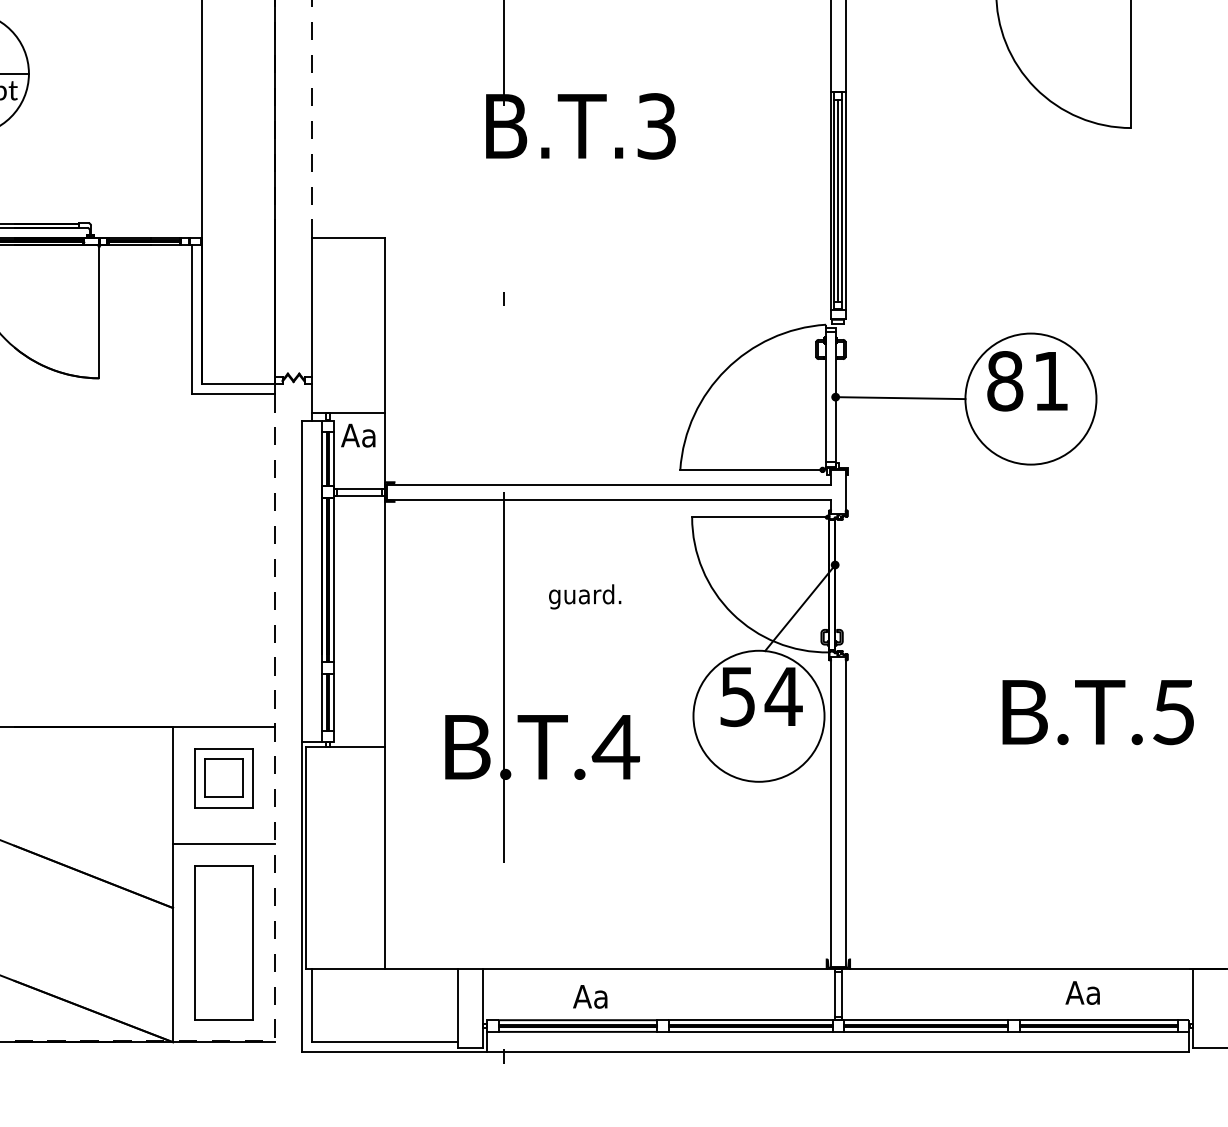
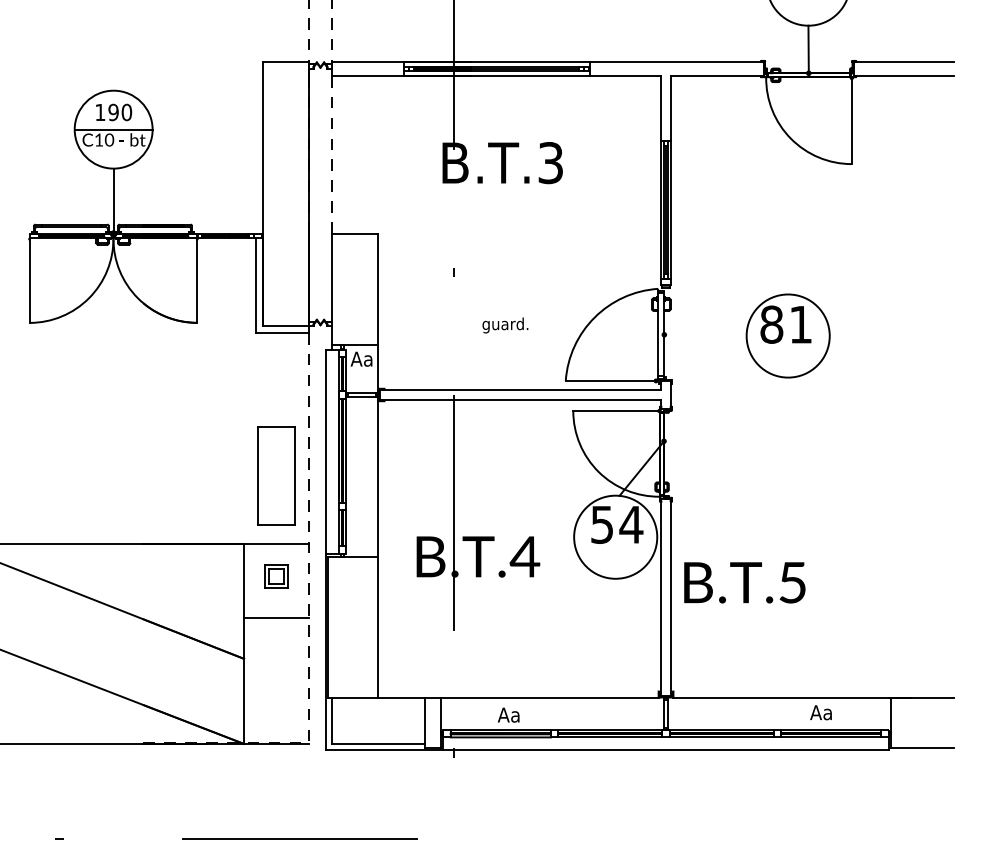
line: (900, 398) -> (705, 335), removed
text: (585, 596) -> (505, 325), moved
text: (1097, 711) -> (744, 582), moved
part: (224, 778) -> (276, 576), size x0.6
part: (224, 942) -> (276, 475), moved

